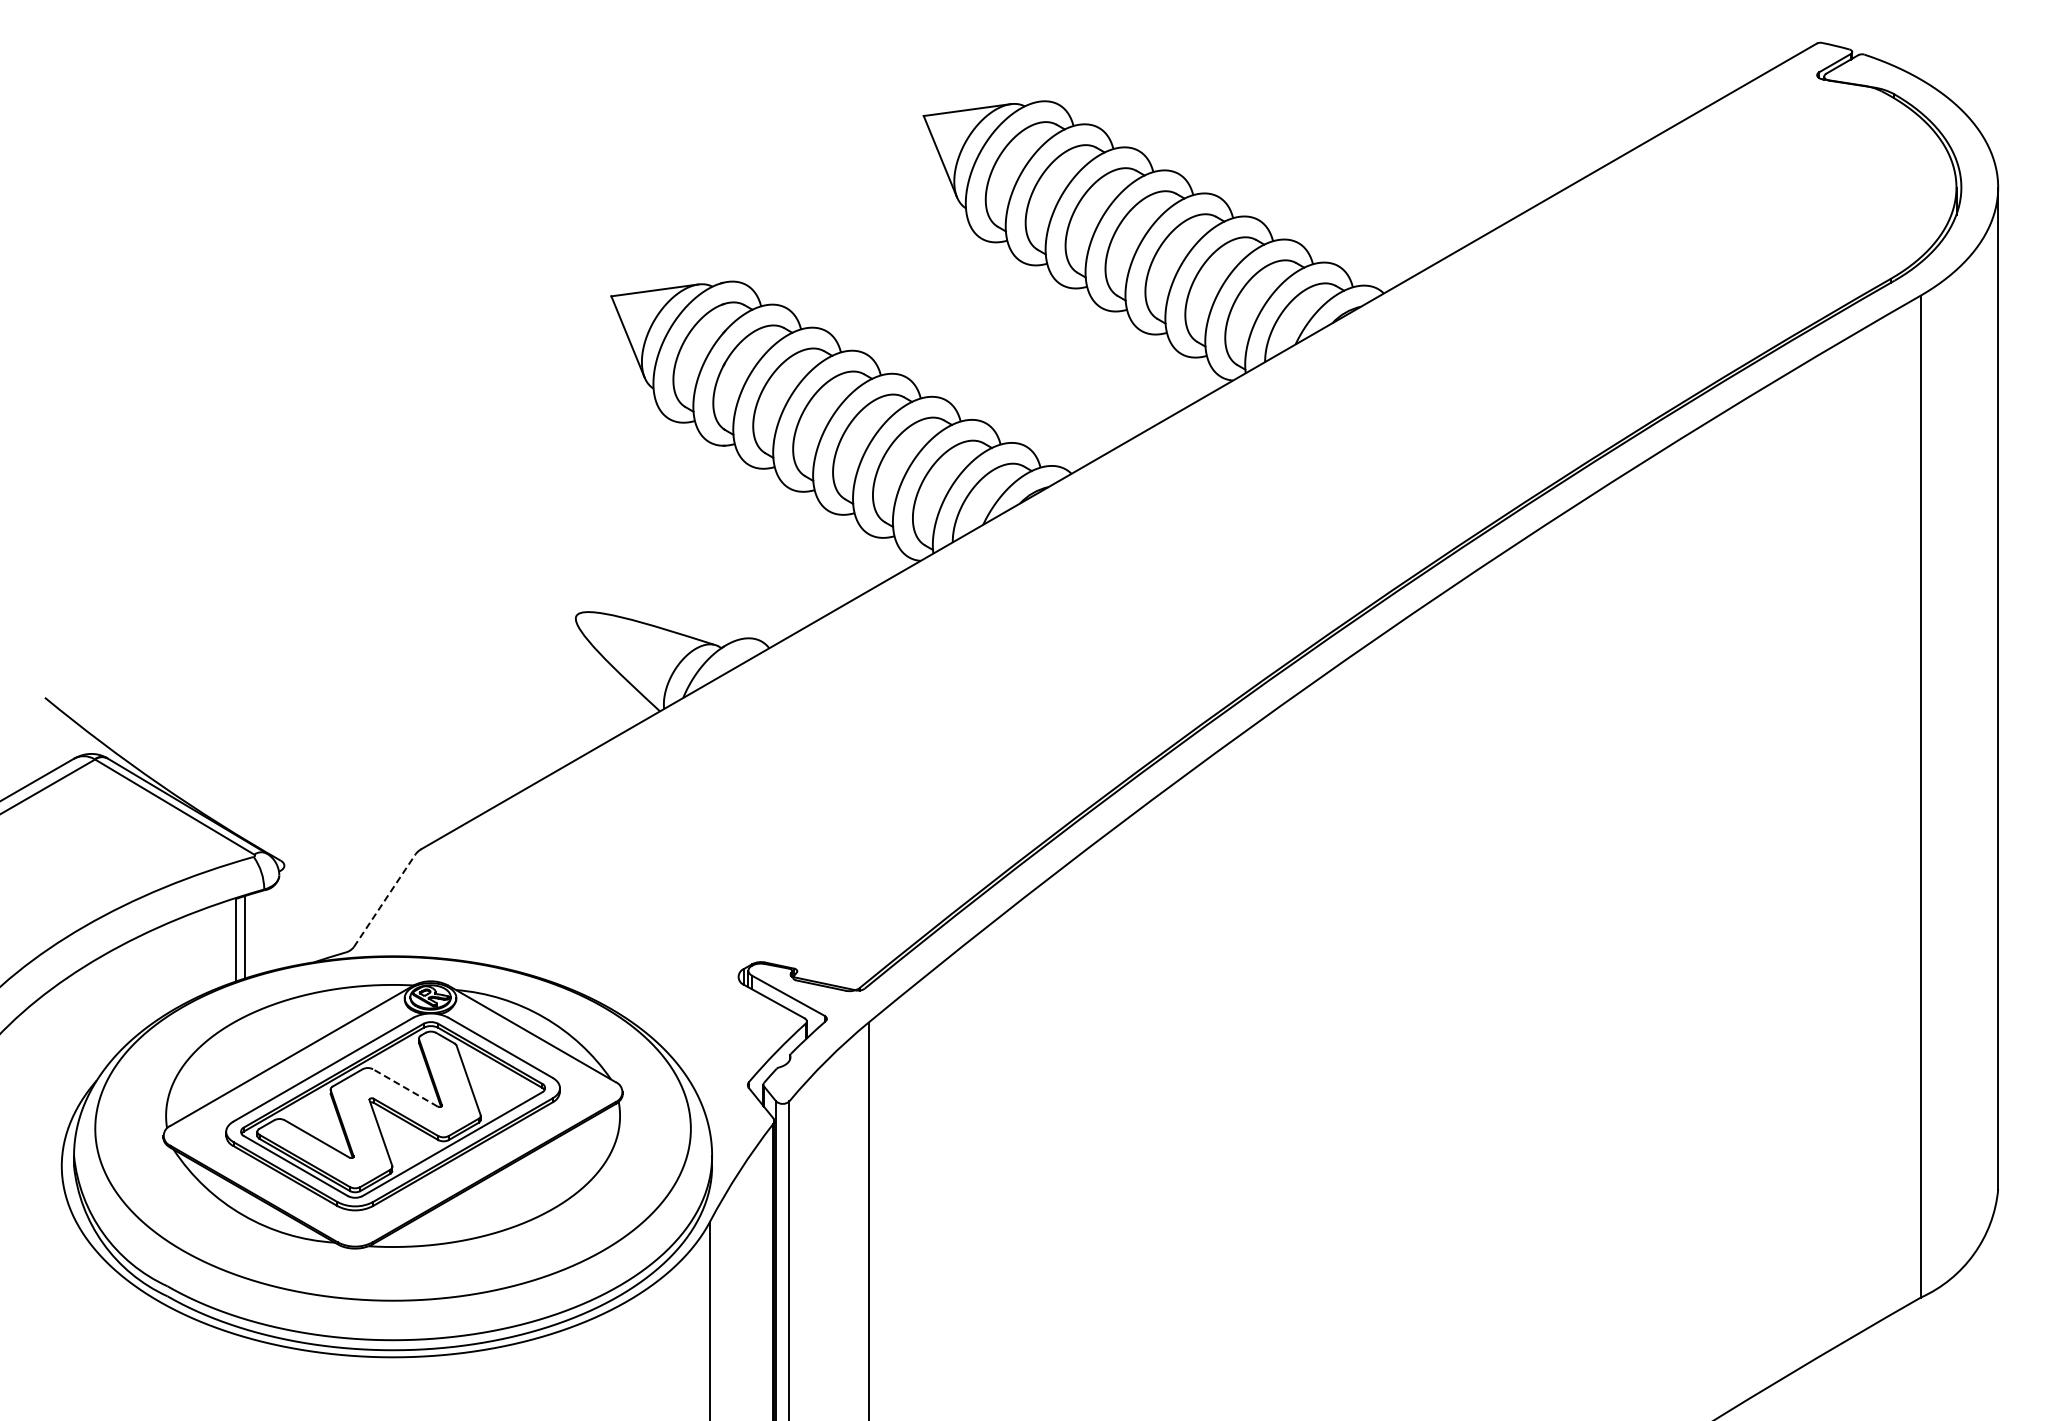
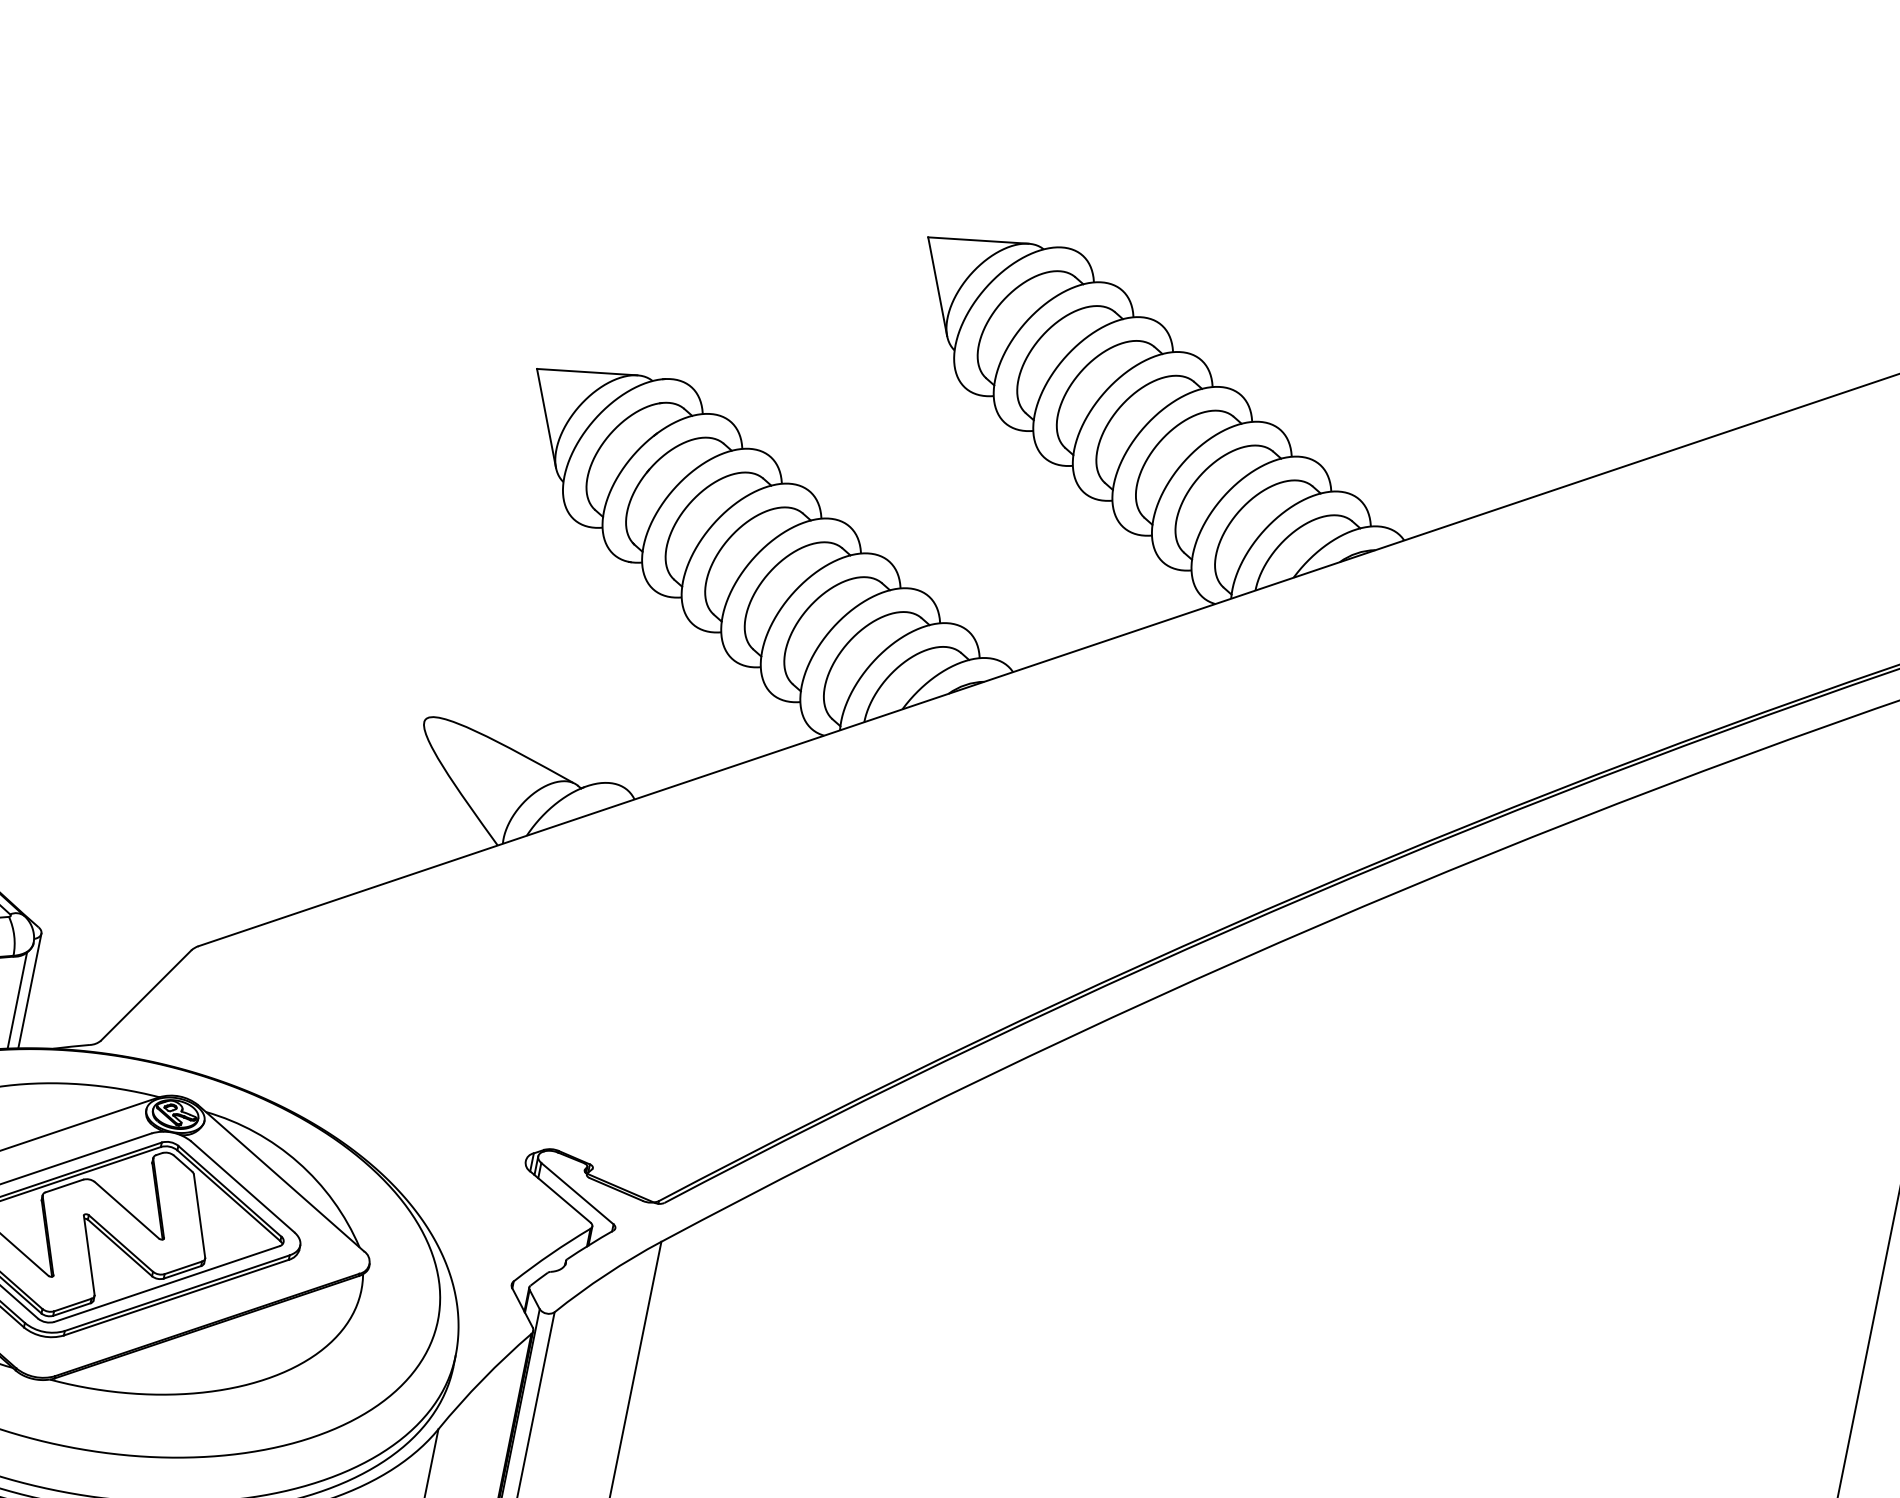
line: (384, 900) -> (145, 995), dashed -> solid
line: (284, 916) -> (30, 990), added
line: (275, 927) -> (17, 1000), added
line: (405, 1087) -> (127, 1209), dashed -> solid

